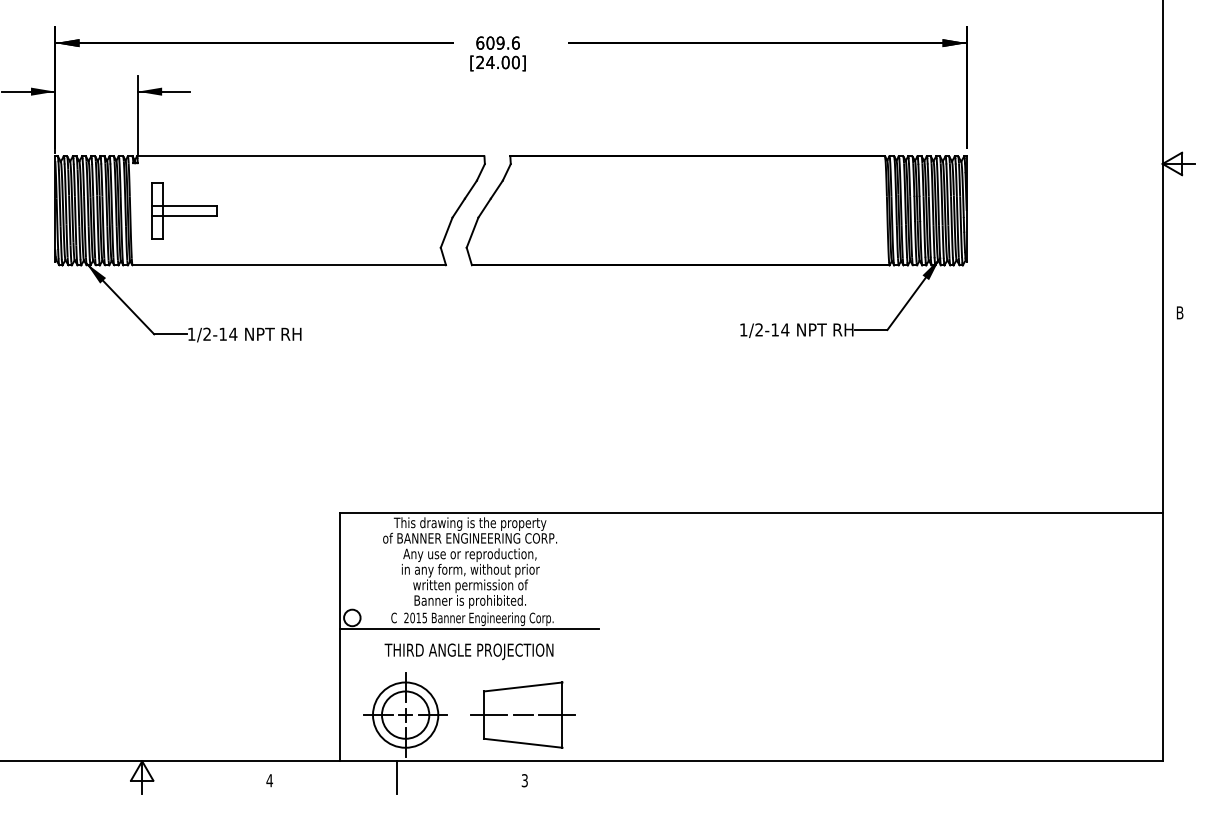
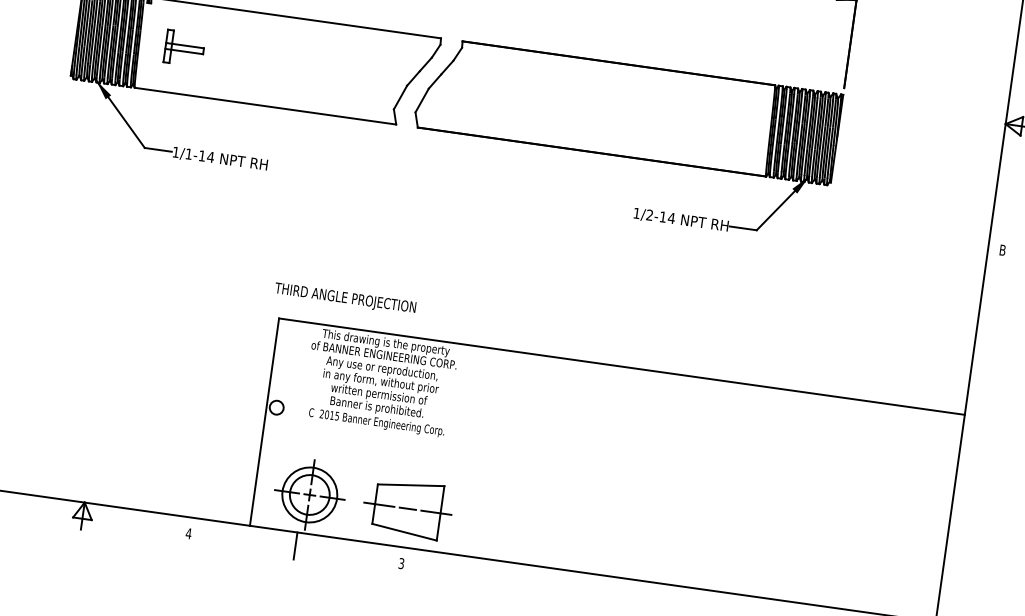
part: (184, 210) -> (184, 48), size x0.7
text: (206, 333) -> (188, 153), 1/2-14 -> 1/1-14
line: (469, 629) -> (373, 431), removed
text: (468, 651) -> (344, 298), moved

